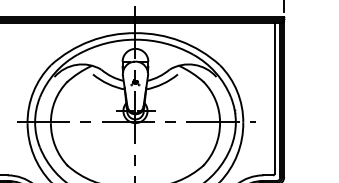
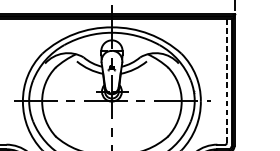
line: (274, 98) -> (226, 81), solid -> dashed

